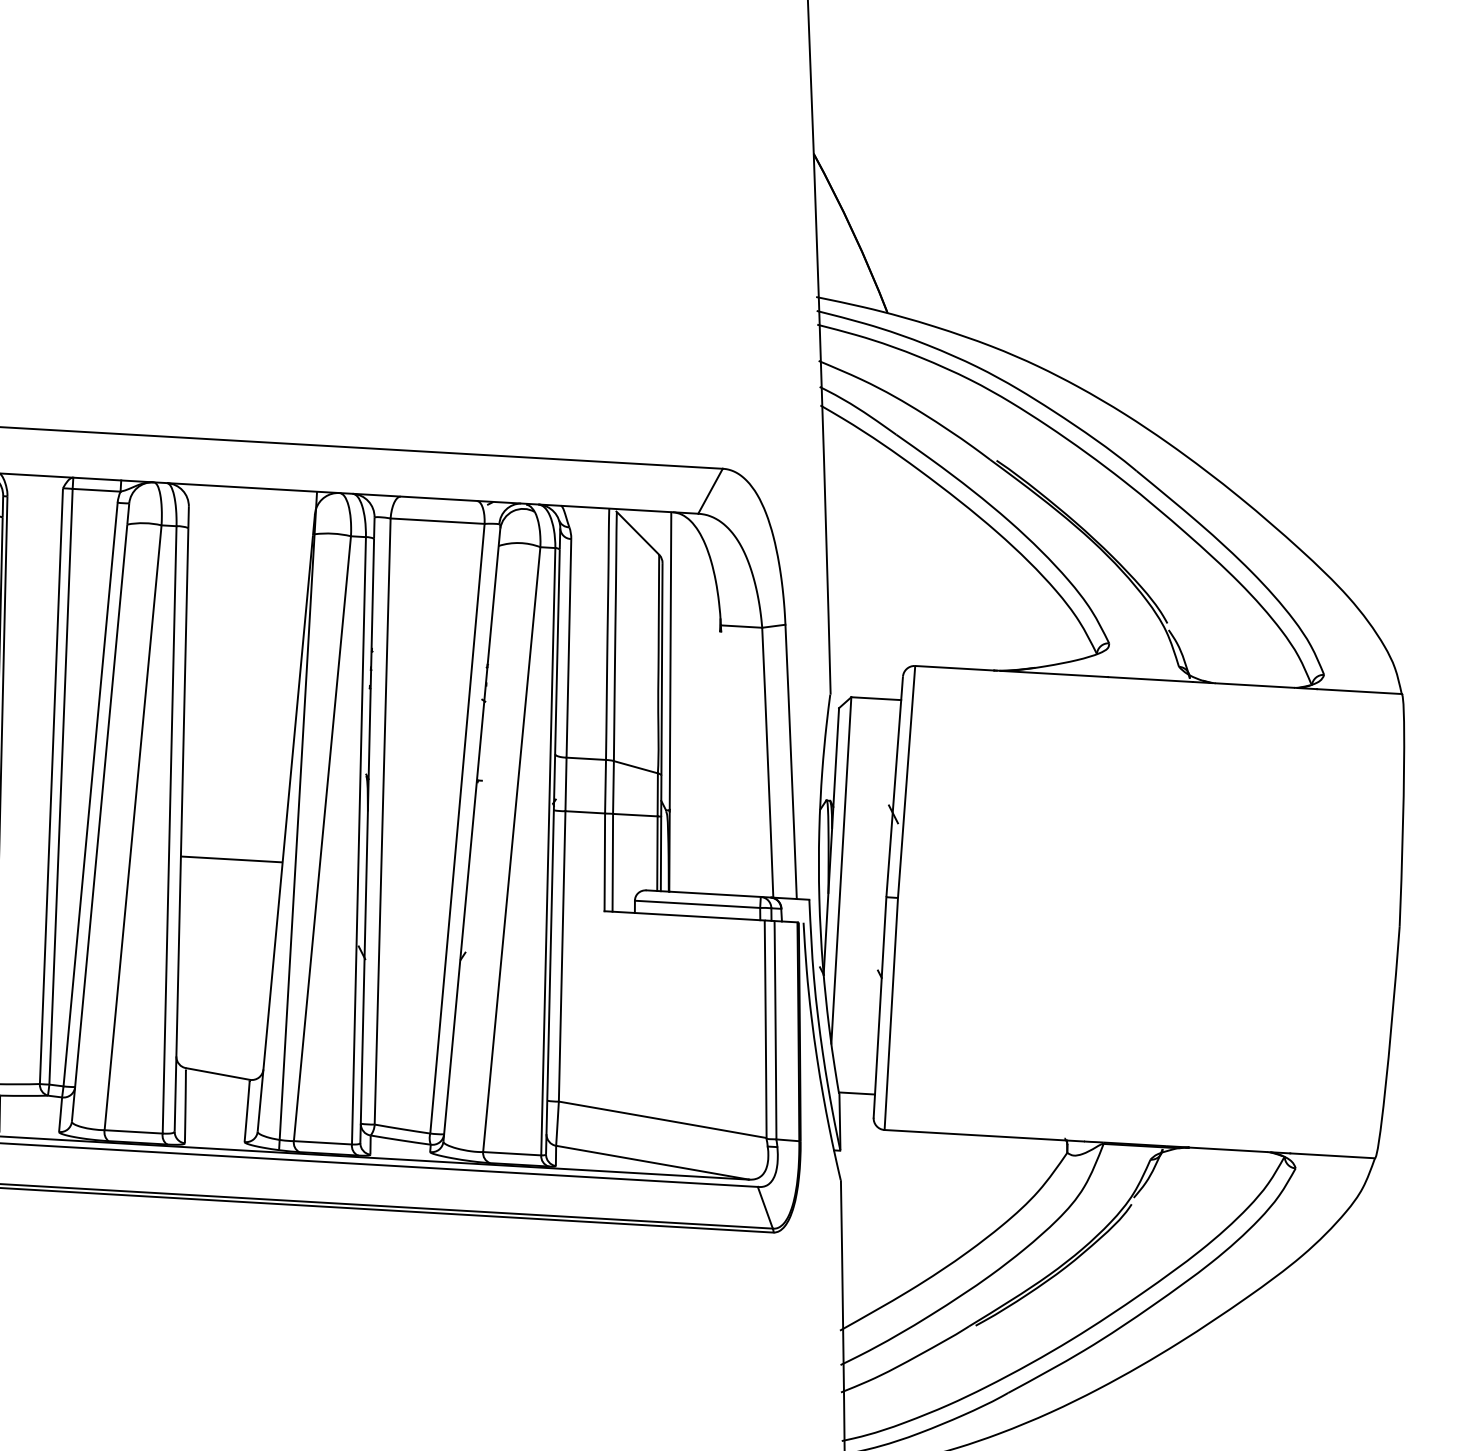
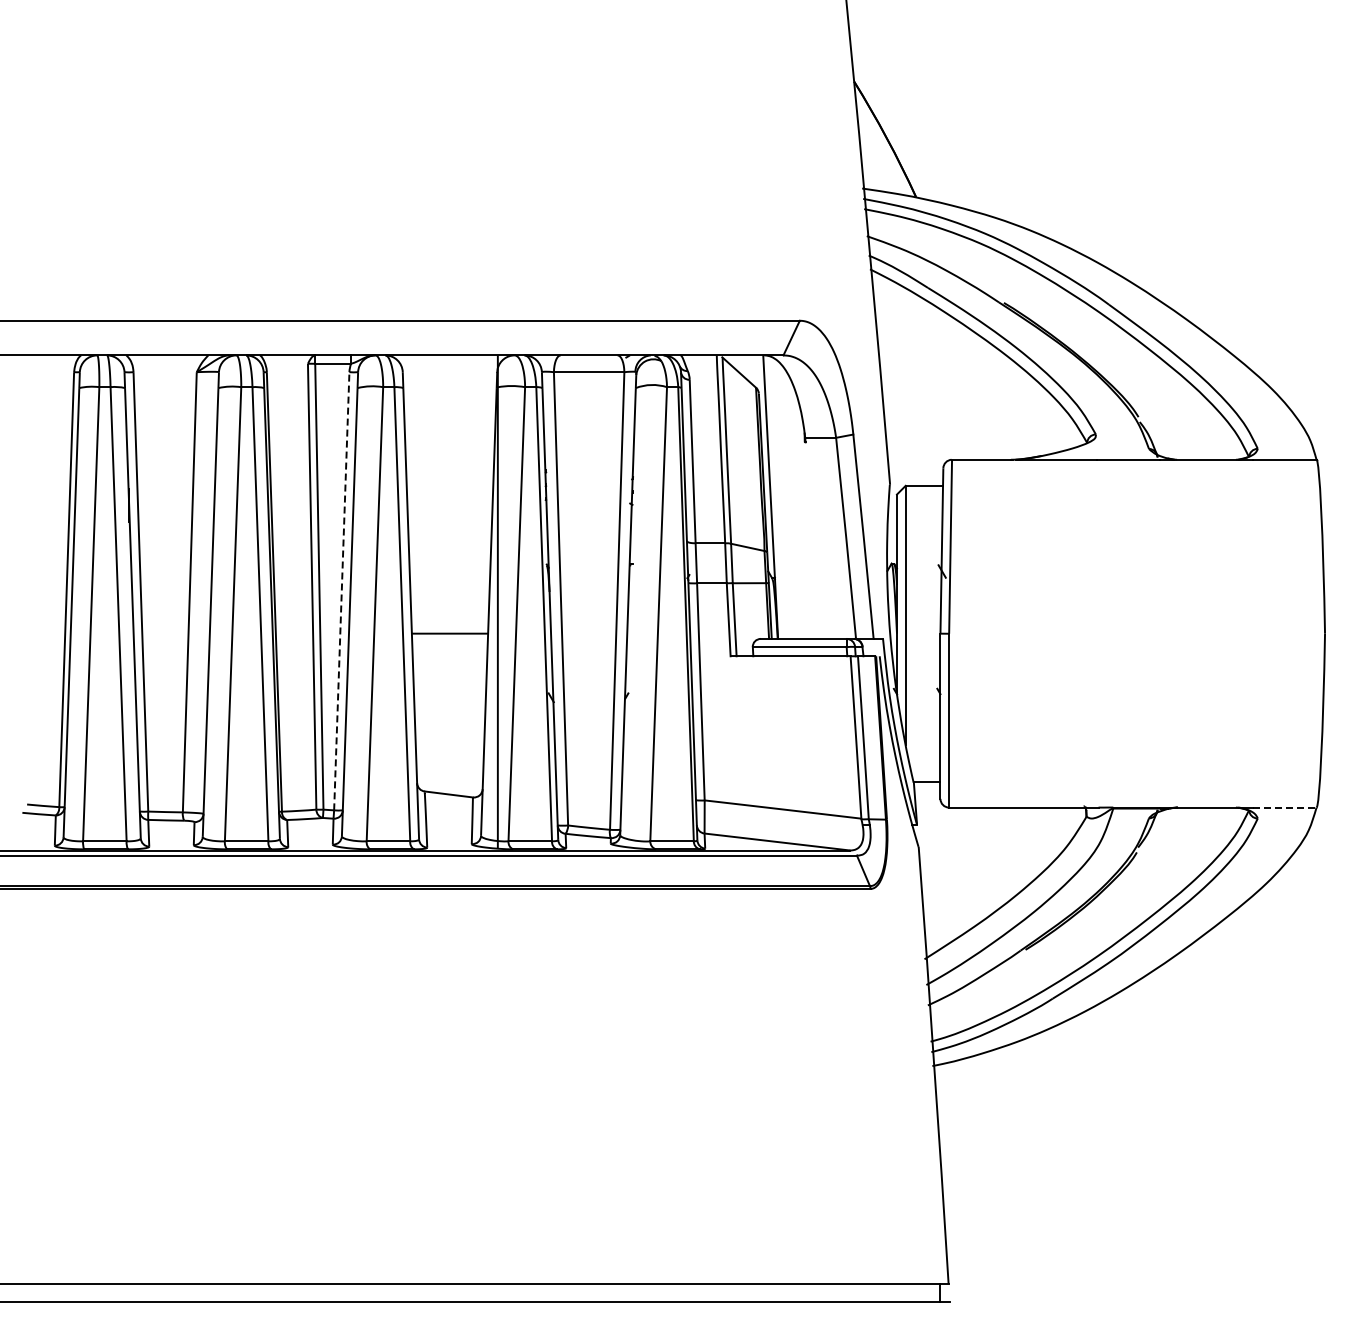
line: (90, 793) -> (341, 590), solid -> dashed
line: (1332, 1155) -> (1284, 807), solid -> dashed

